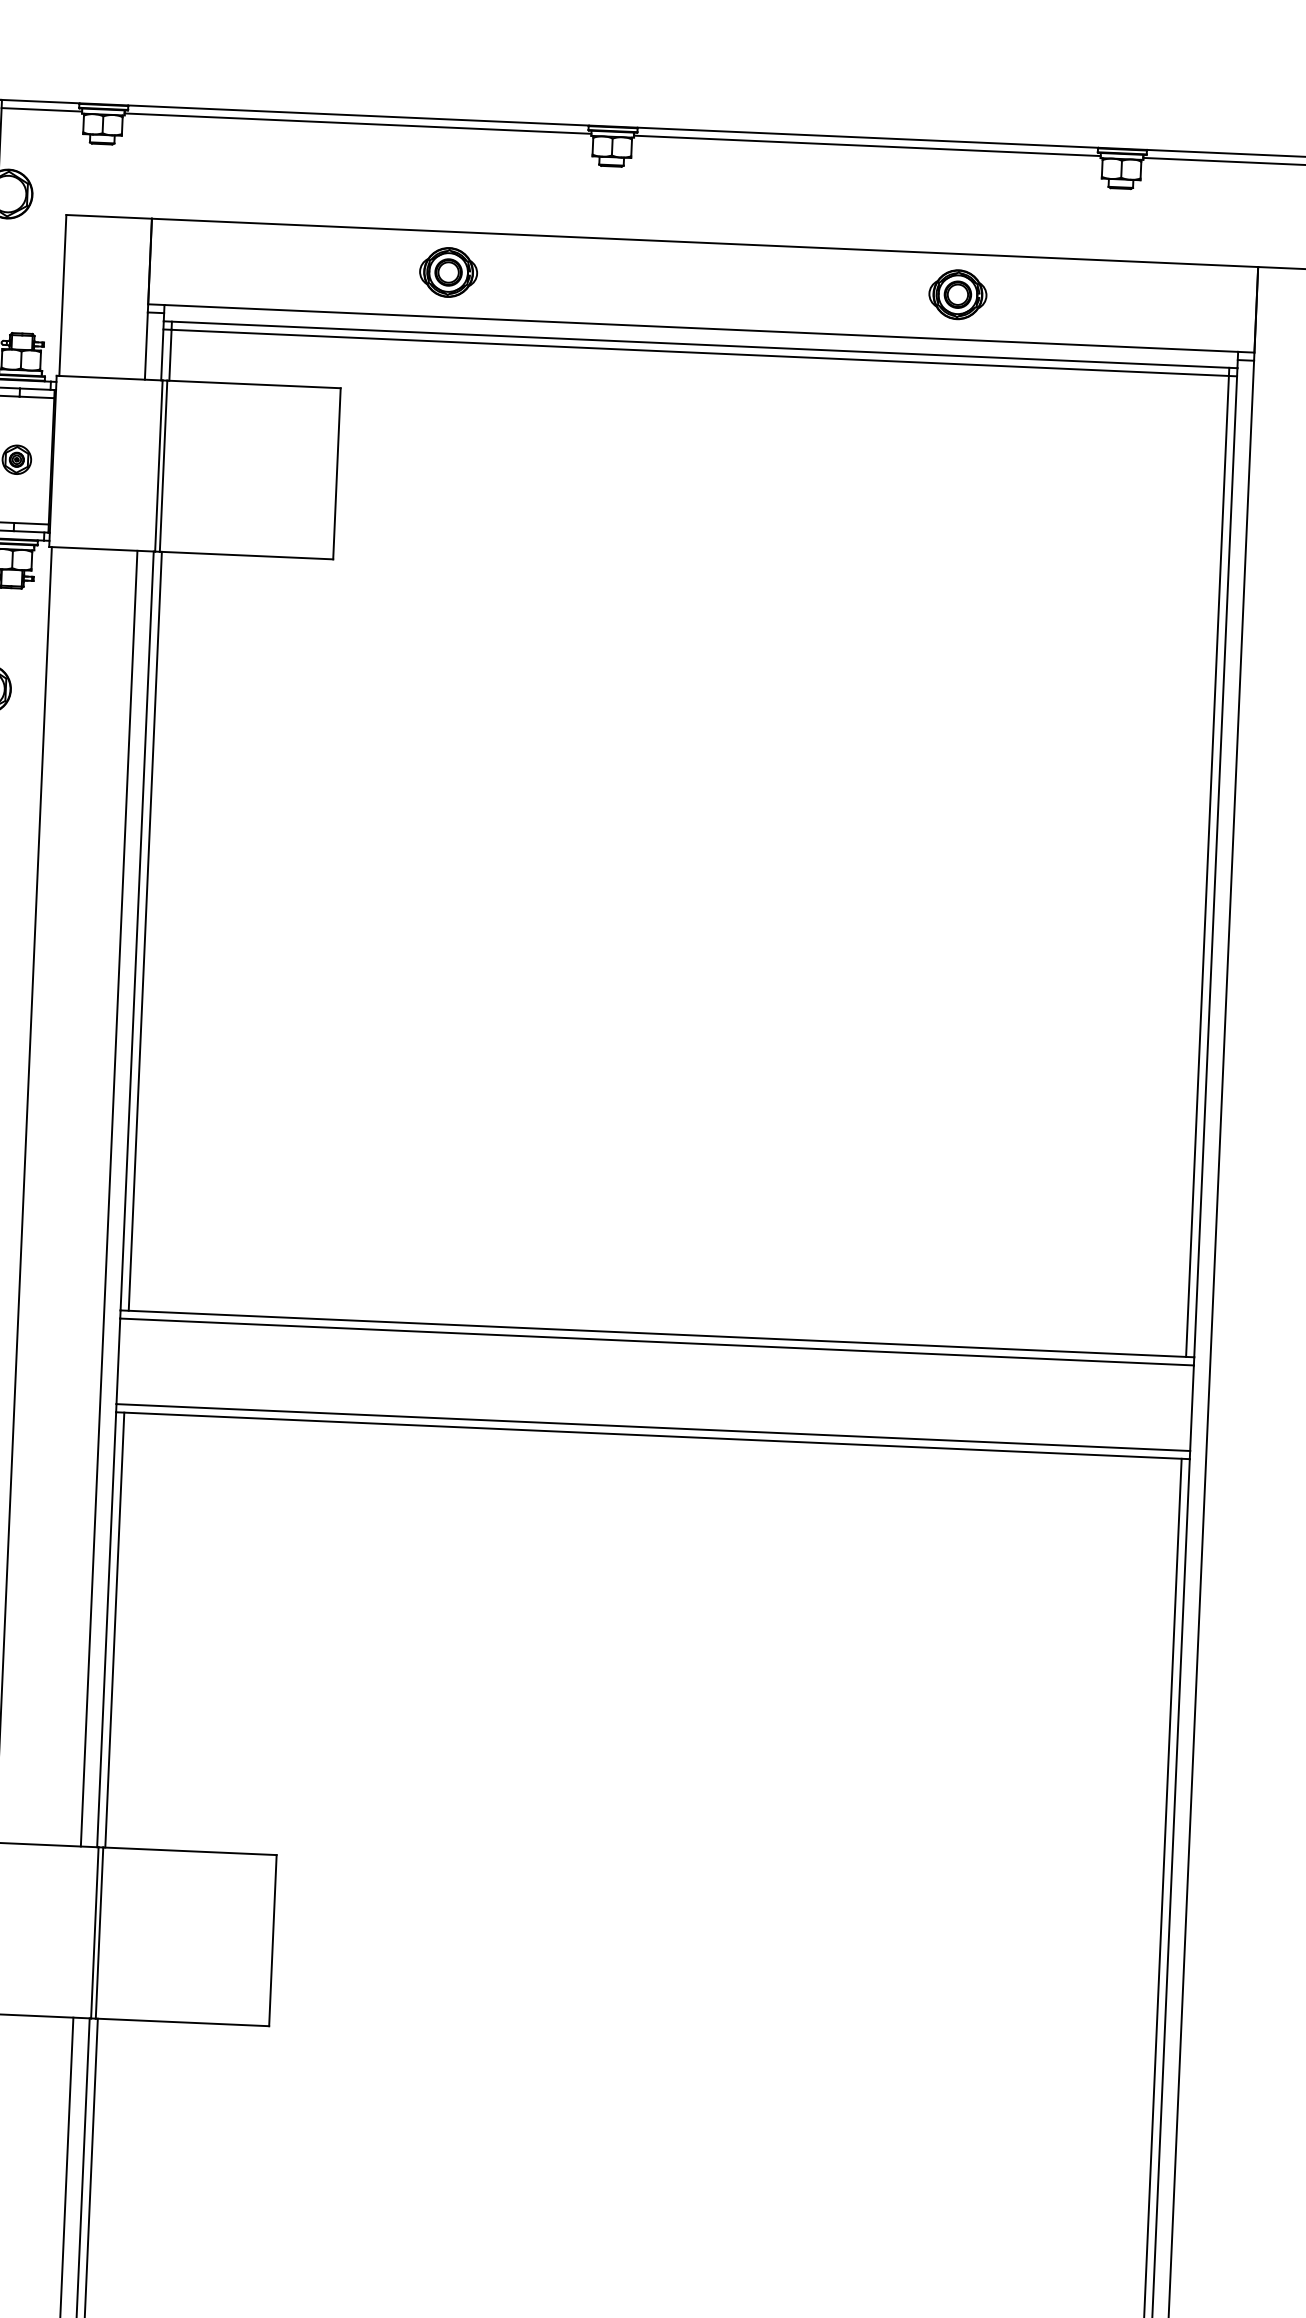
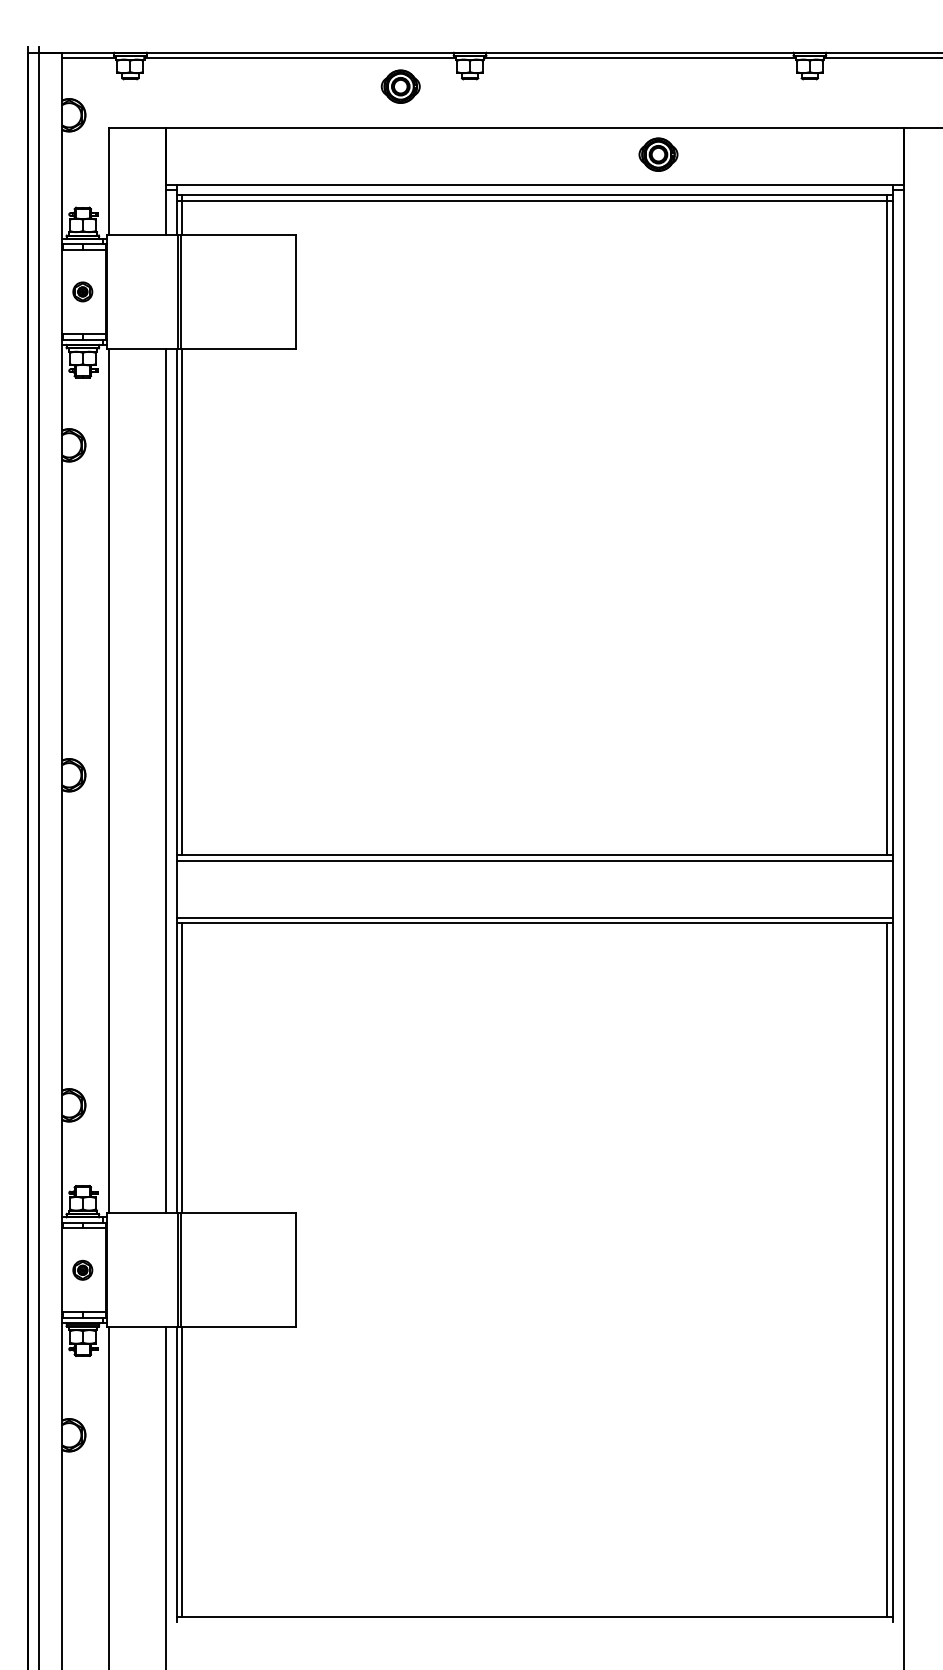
part: (448, 272) -> (400, 86), moved
part: (957, 294) -> (658, 154), moved

